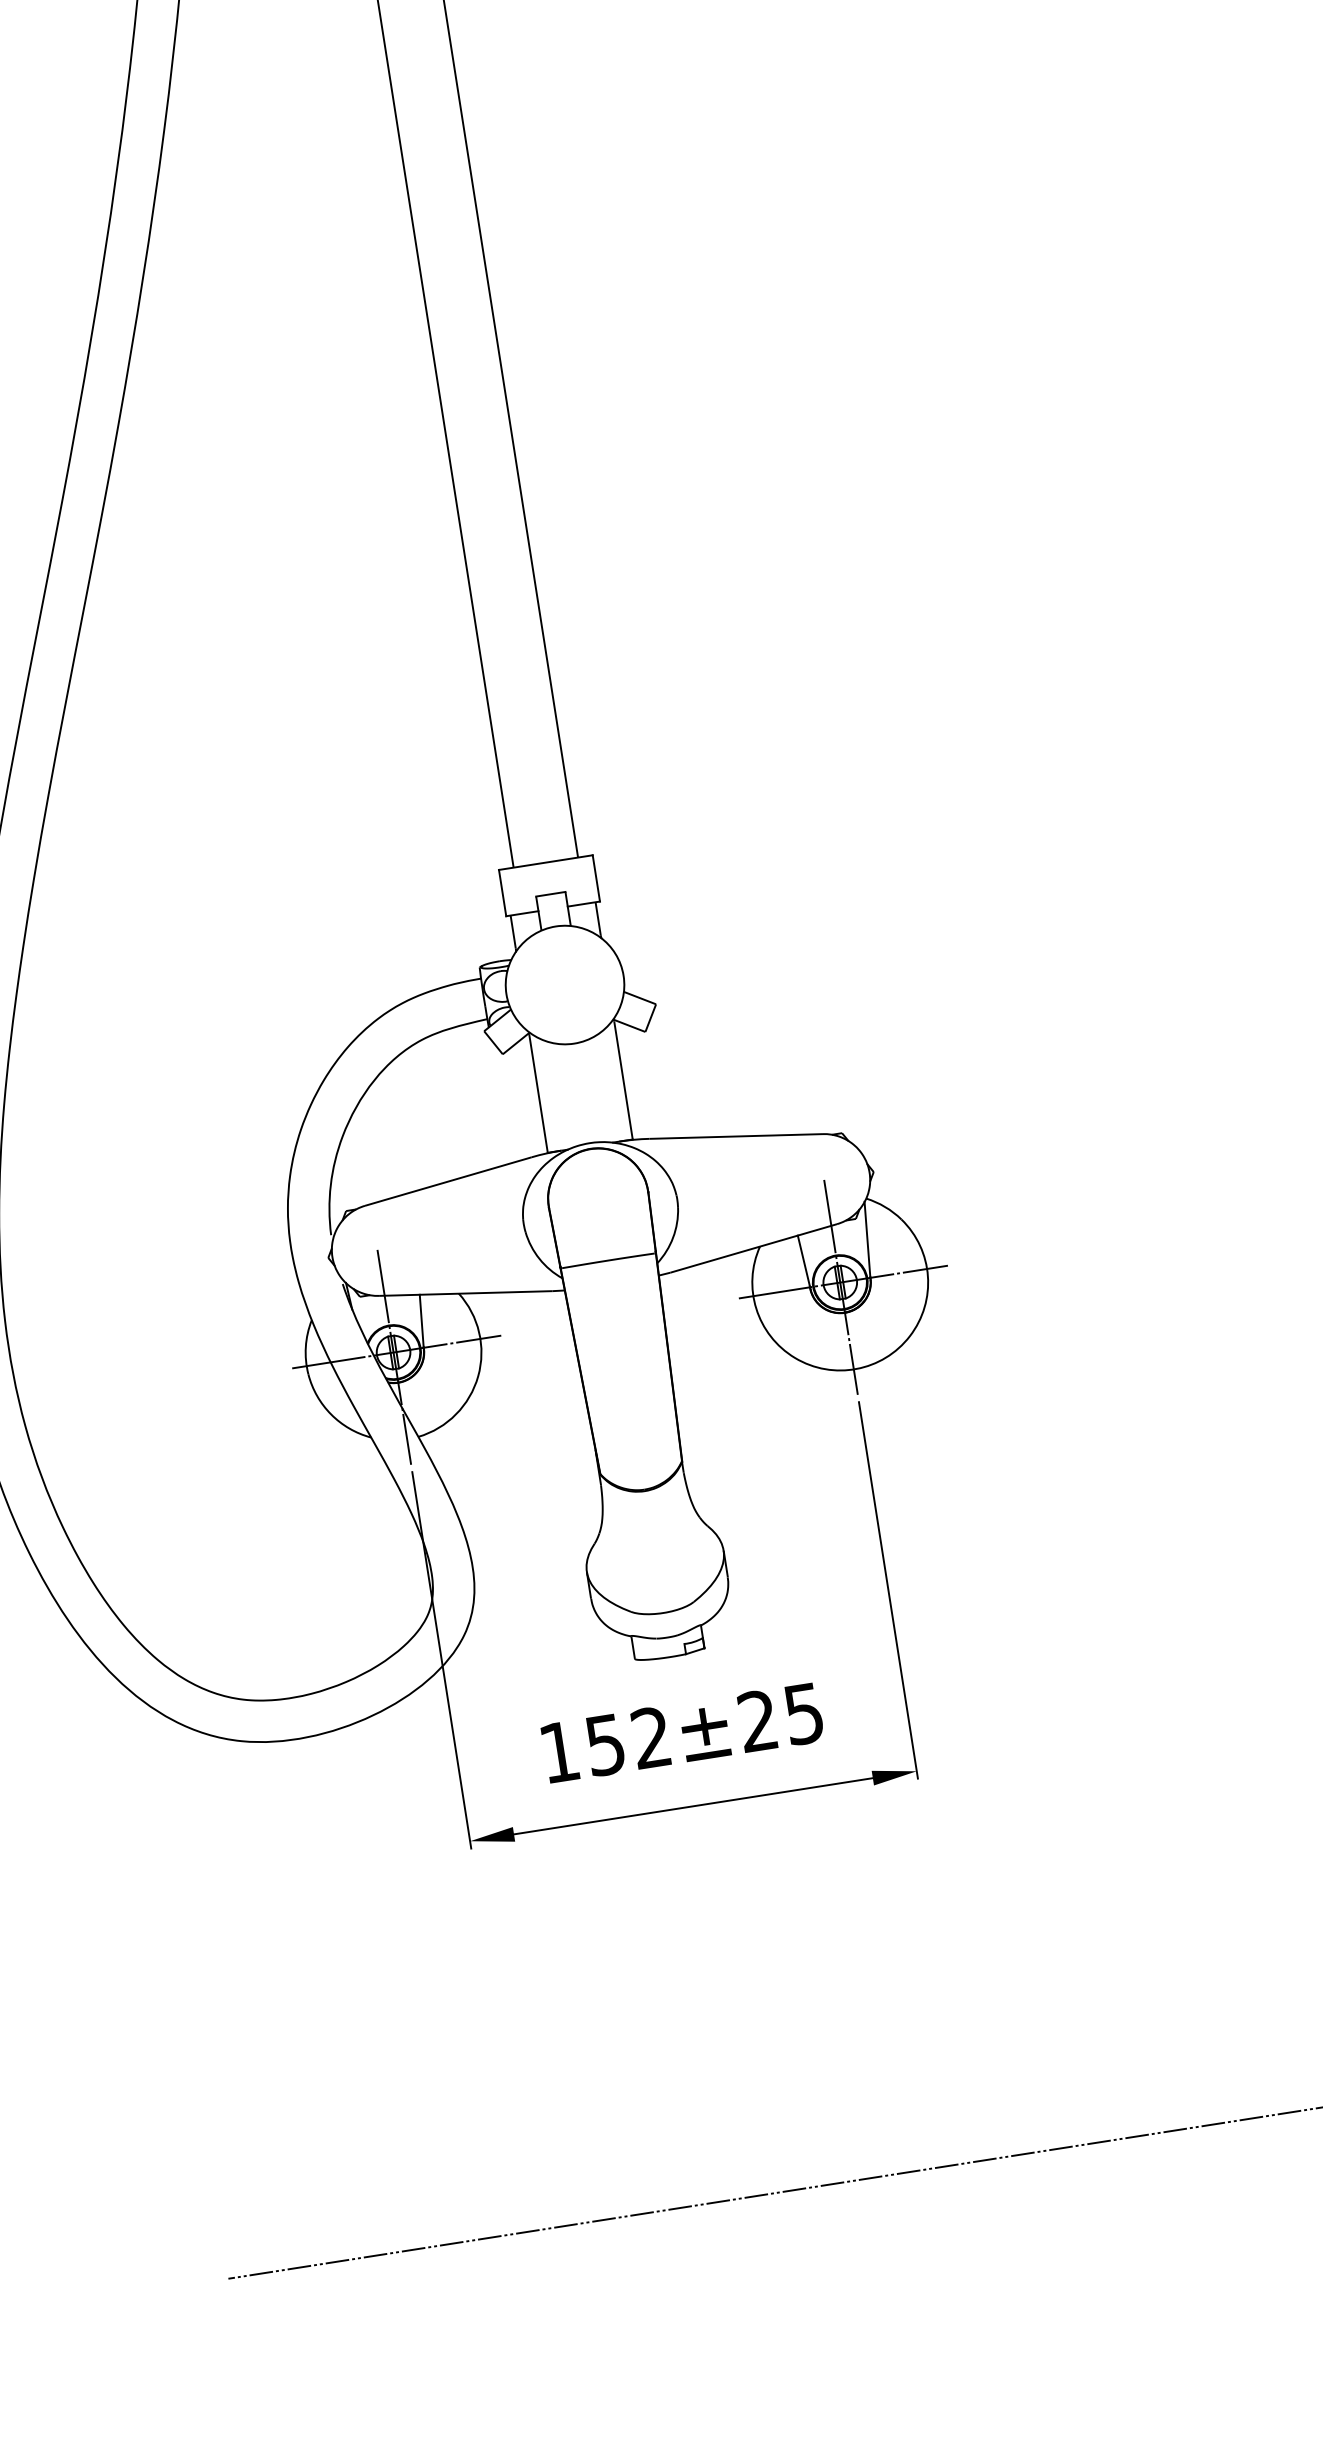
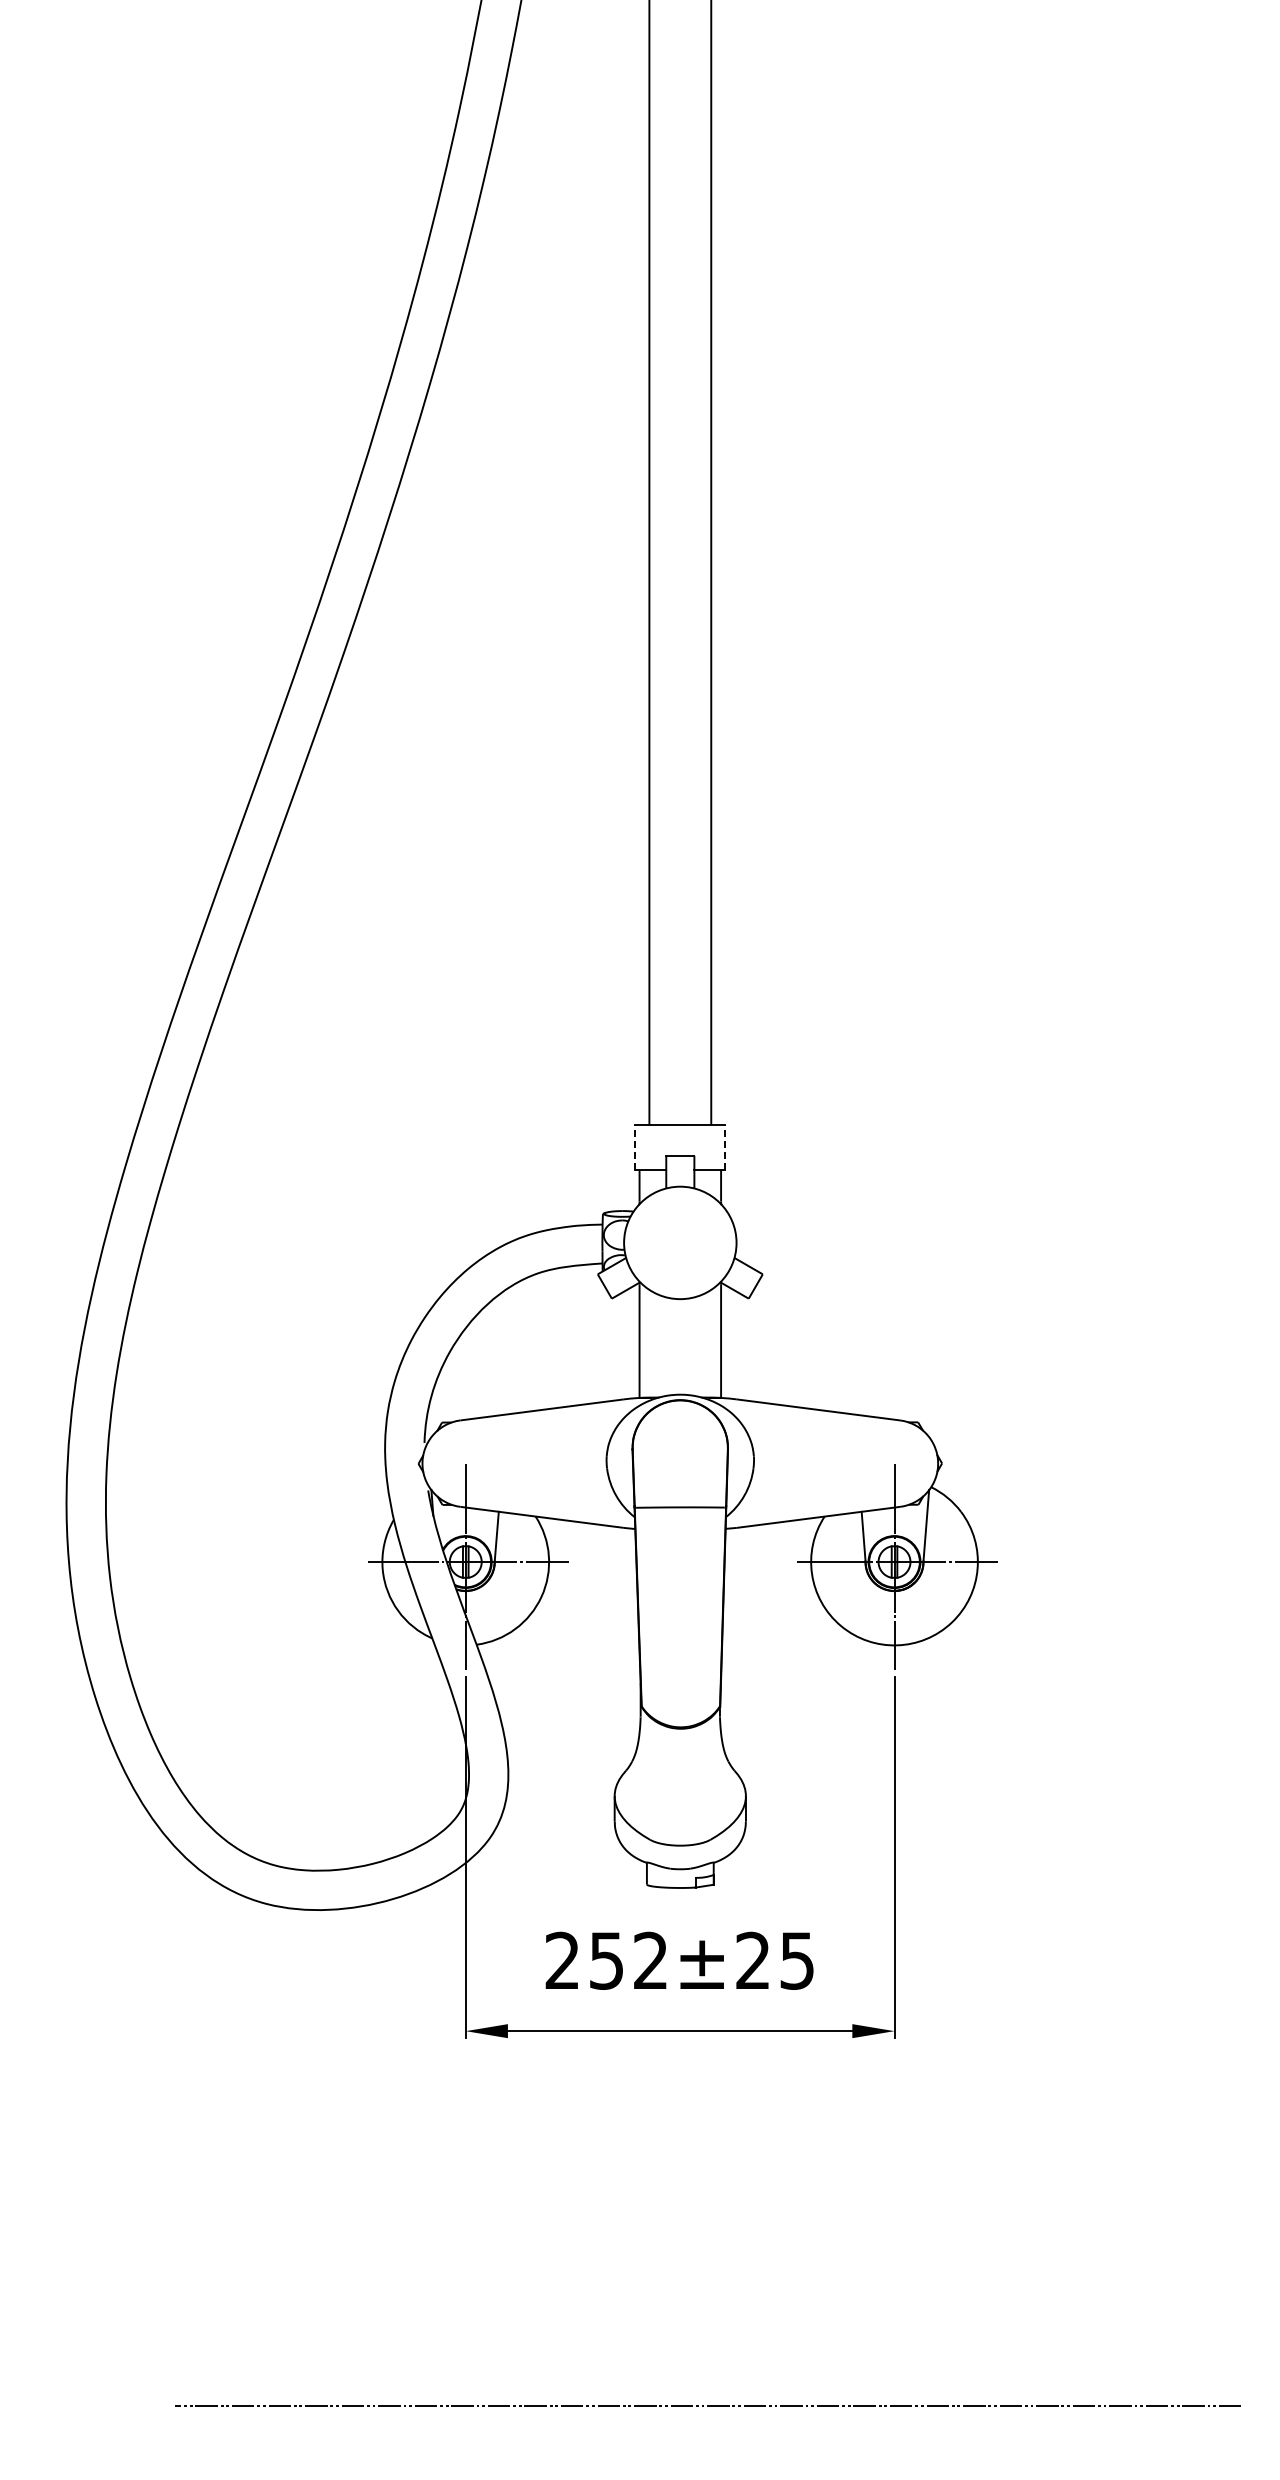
line: (596, 878) -> (725, 1147), solid -> dashed
line: (502, 892) -> (635, 1147), solid -> dashed
text: (558, 1750) -> (561, 1959), 152±25 -> 252±25

